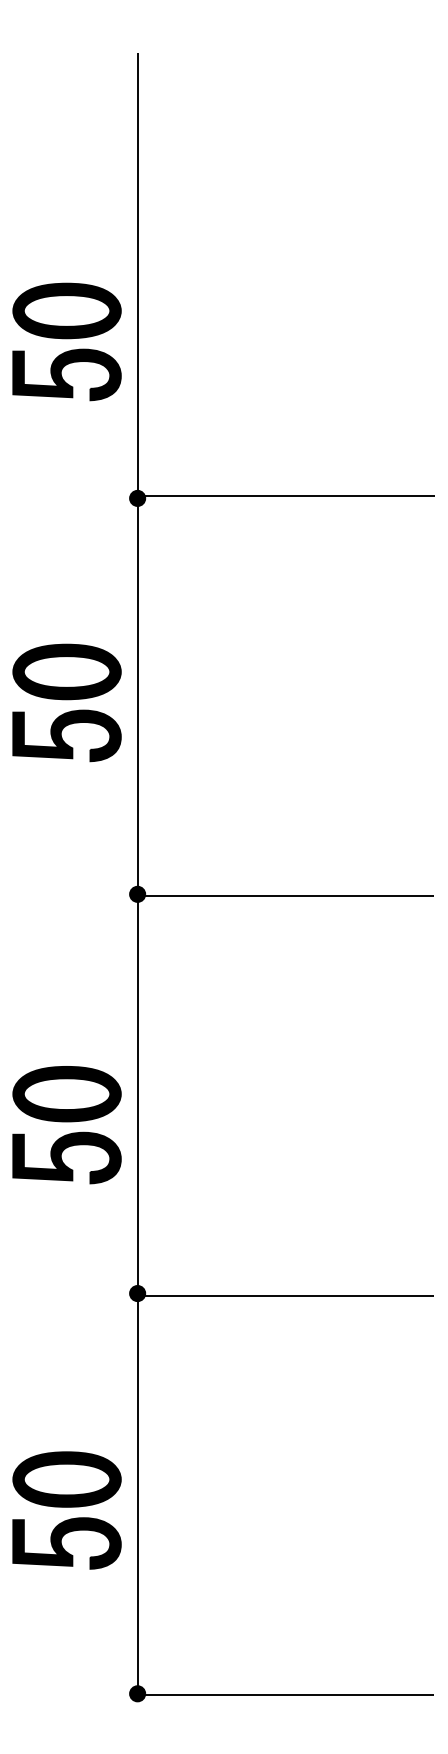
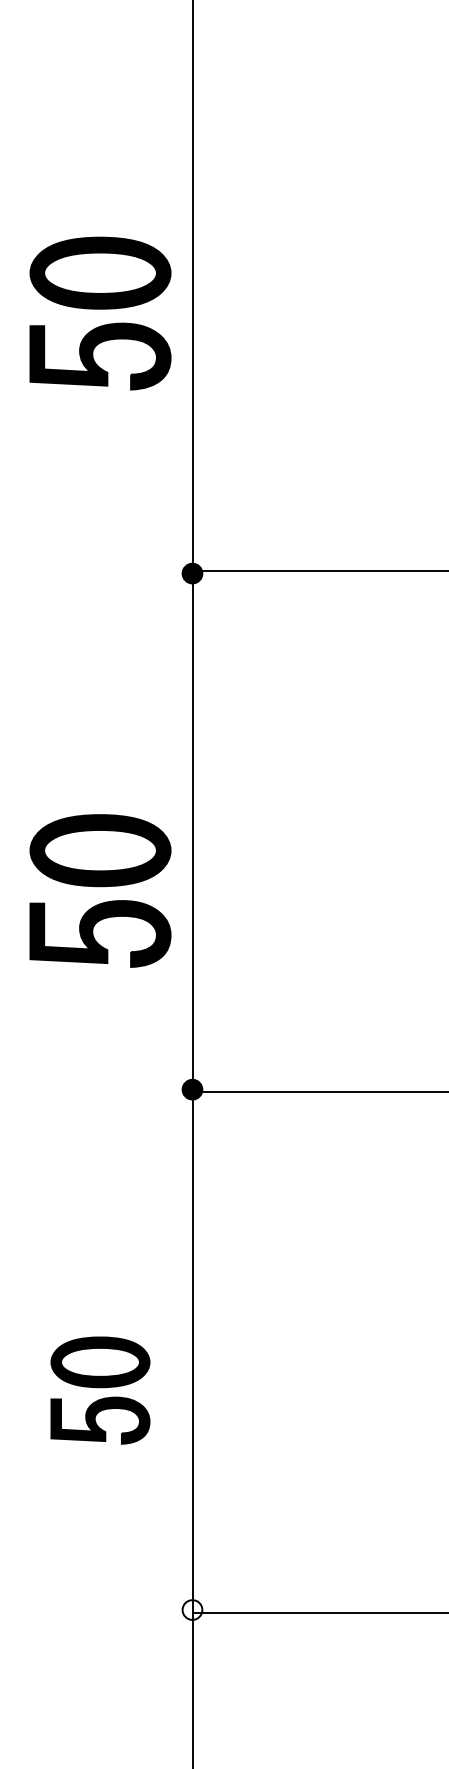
part: (66, 341) -> (99, 312), moved
part: (66, 702) -> (99, 890), moved
part: (66, 1125) -> (99, 1390), size x0.7
fill: (137, 1293) -> (192, 1609), removed

